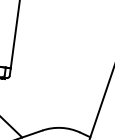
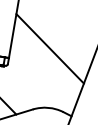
line: (60, 54) -> (49, 48), added

